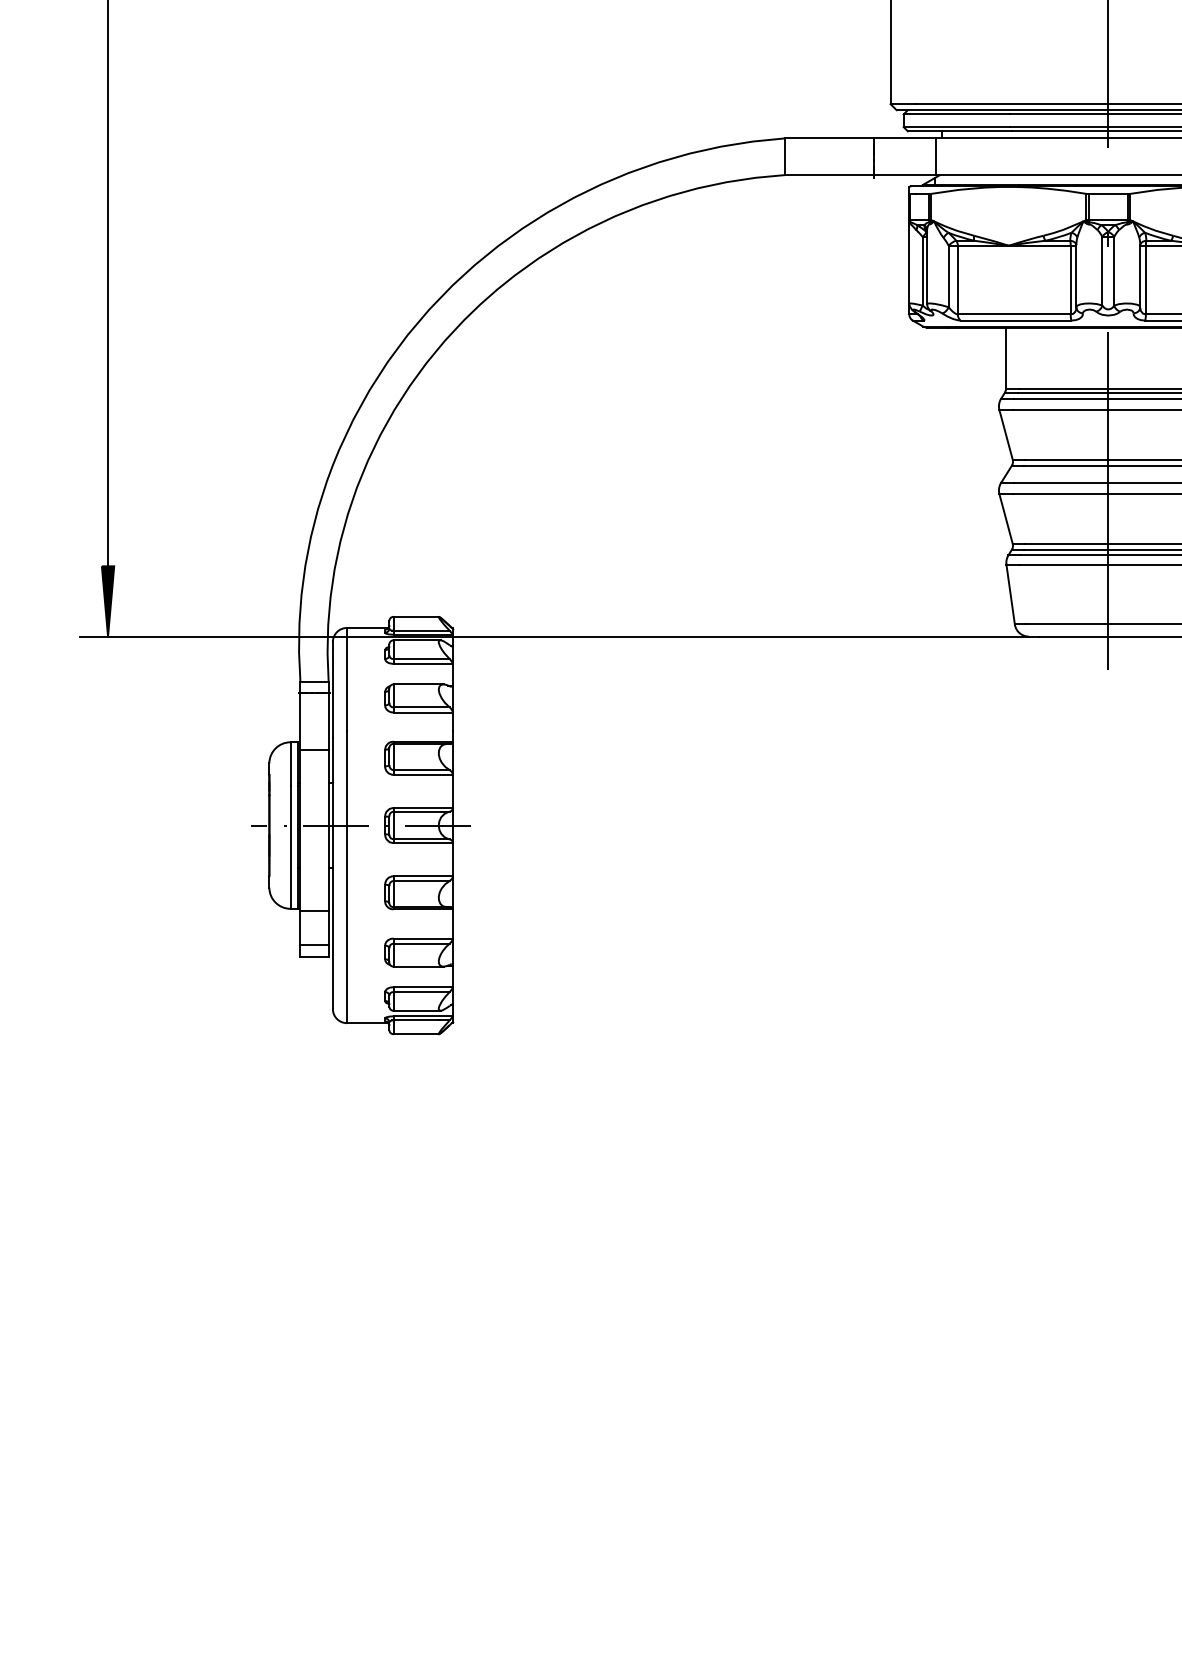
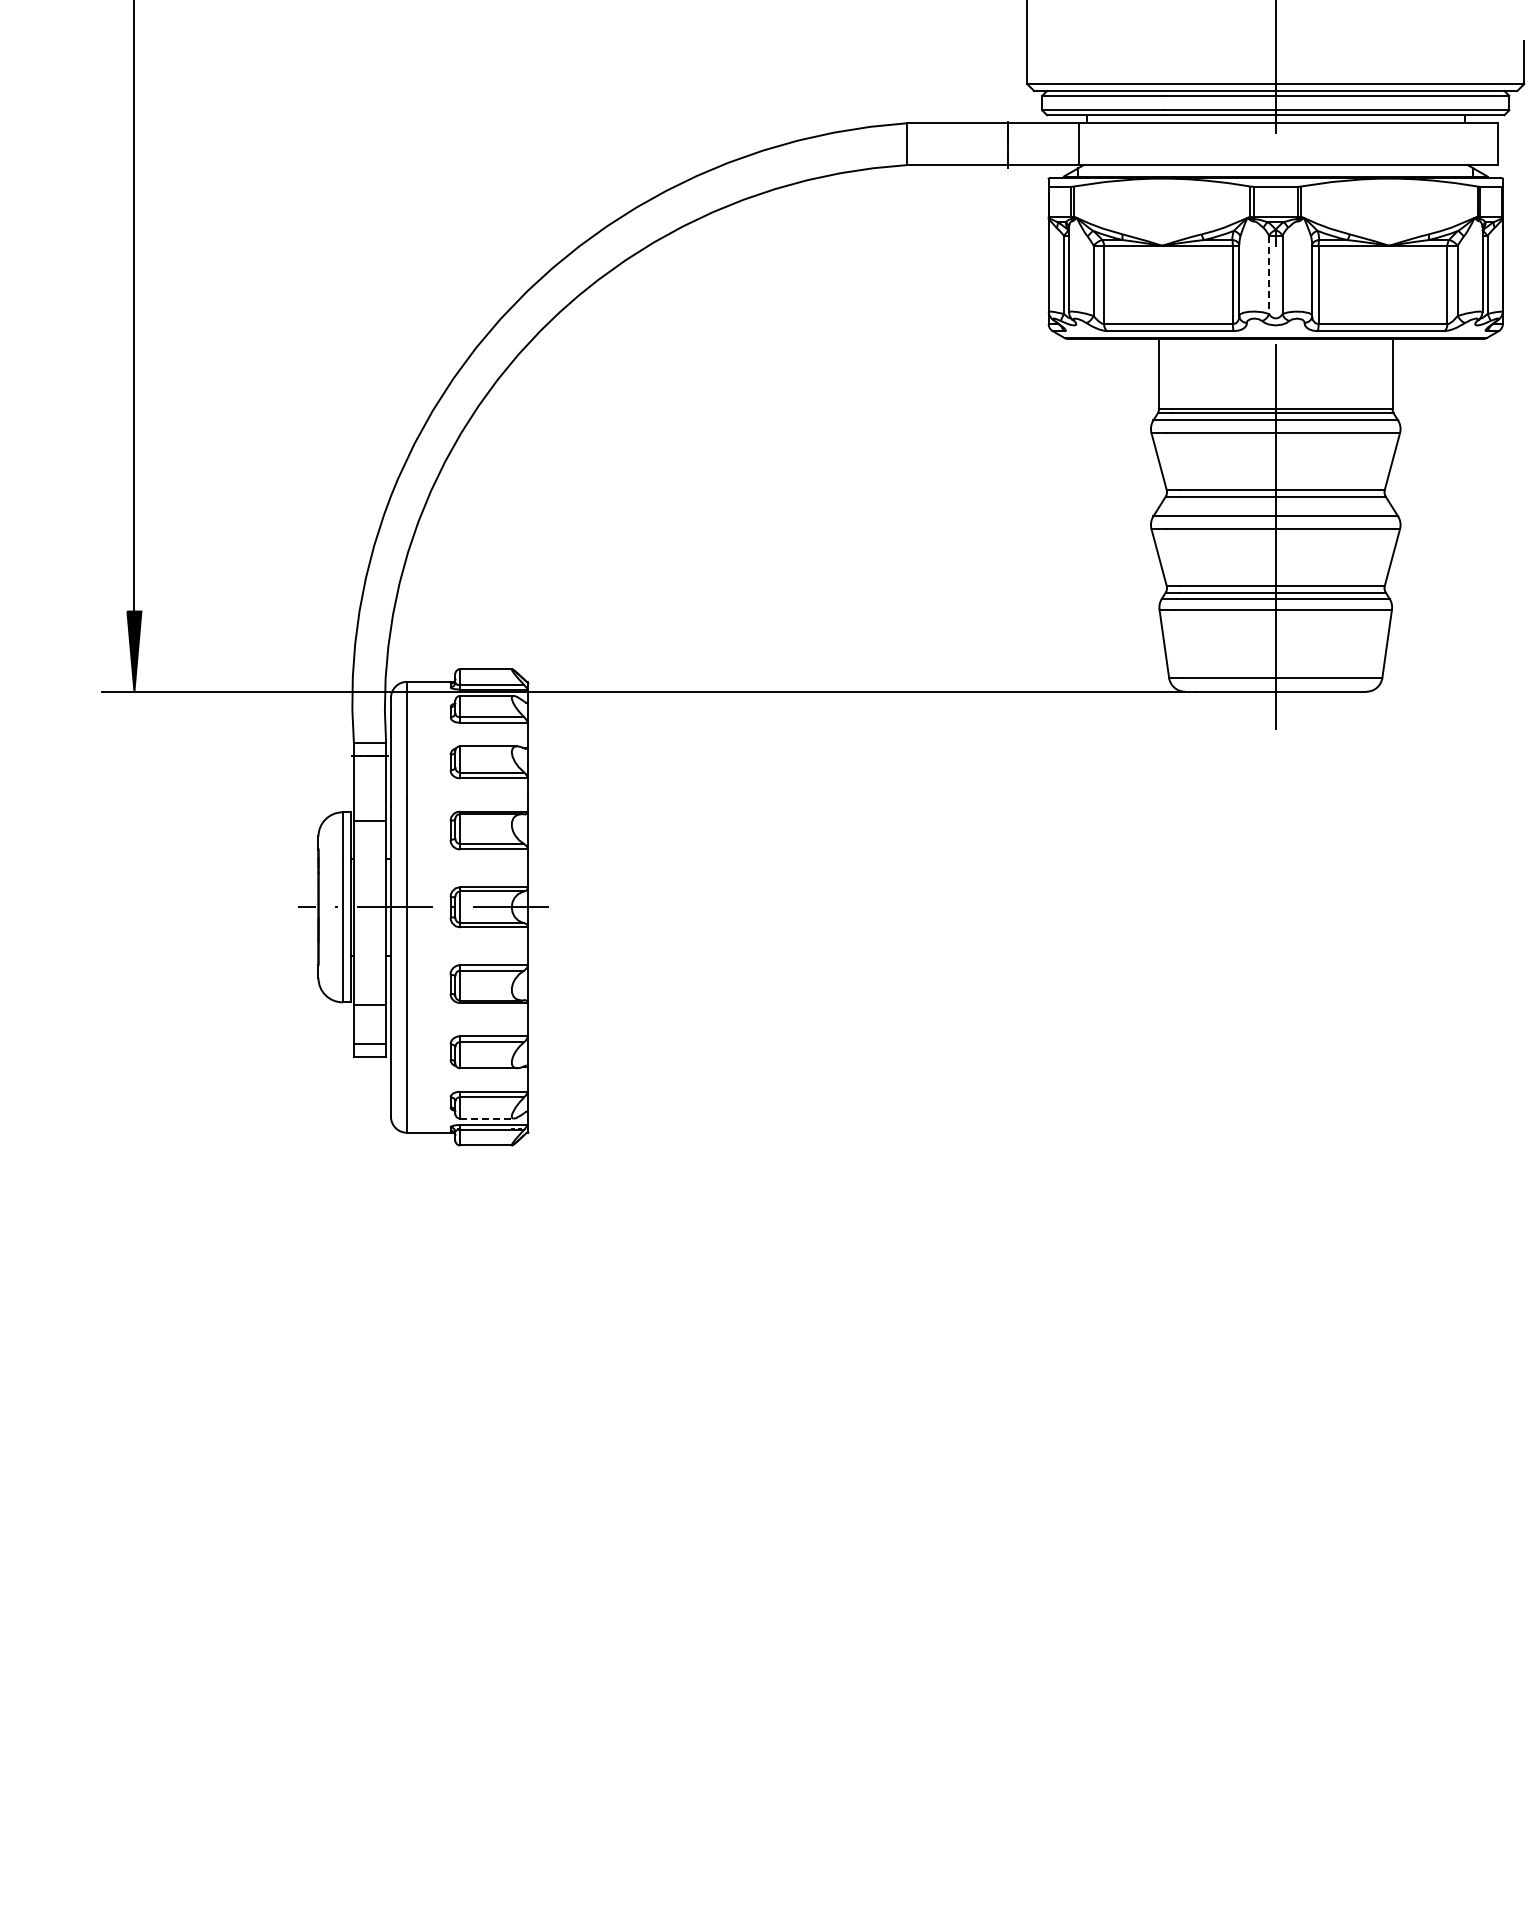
line: (1102, 271) -> (1269, 275), solid -> dashed
line: (416, 1010) -> (486, 1118), solid -> dashed

